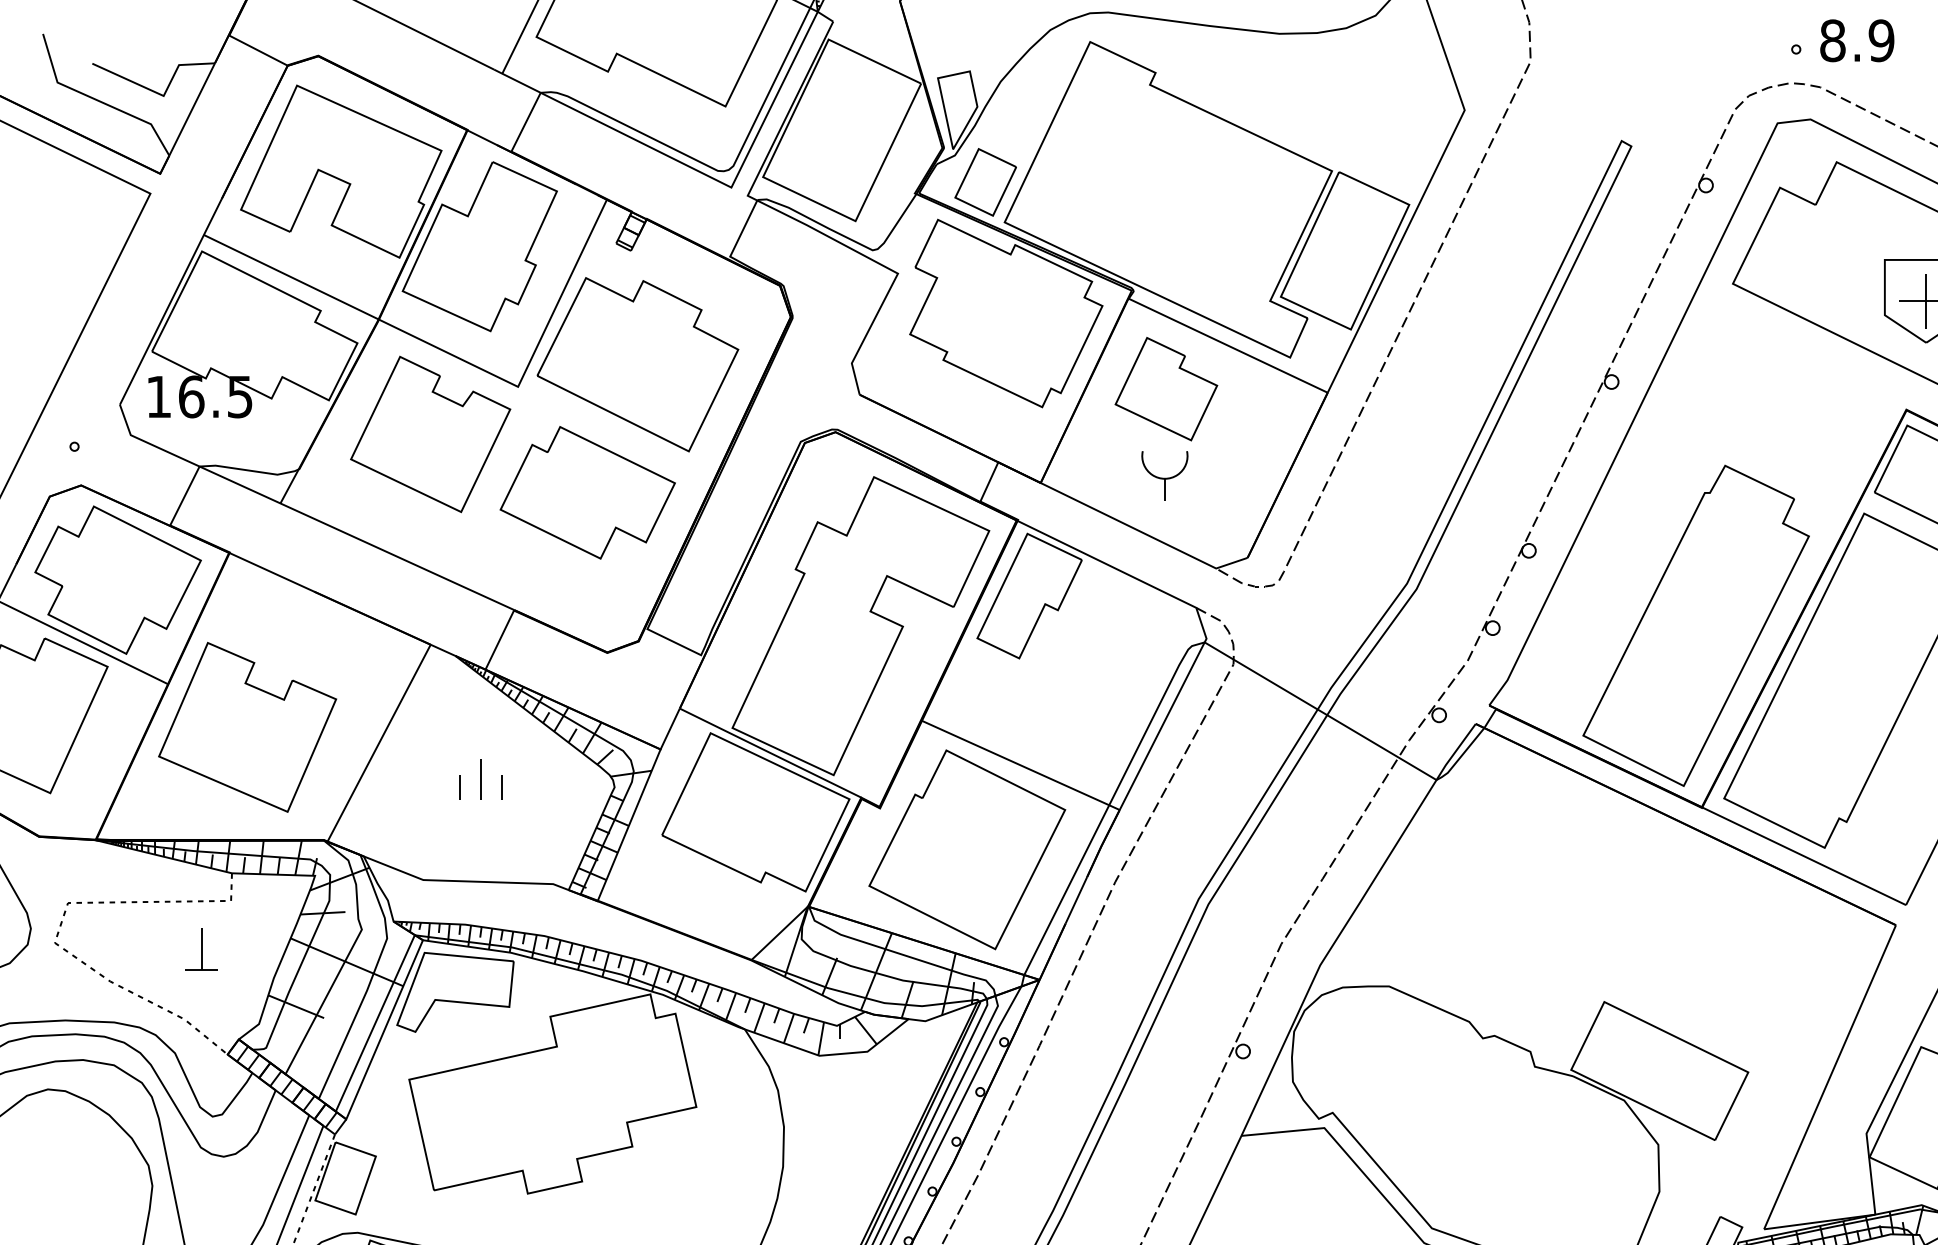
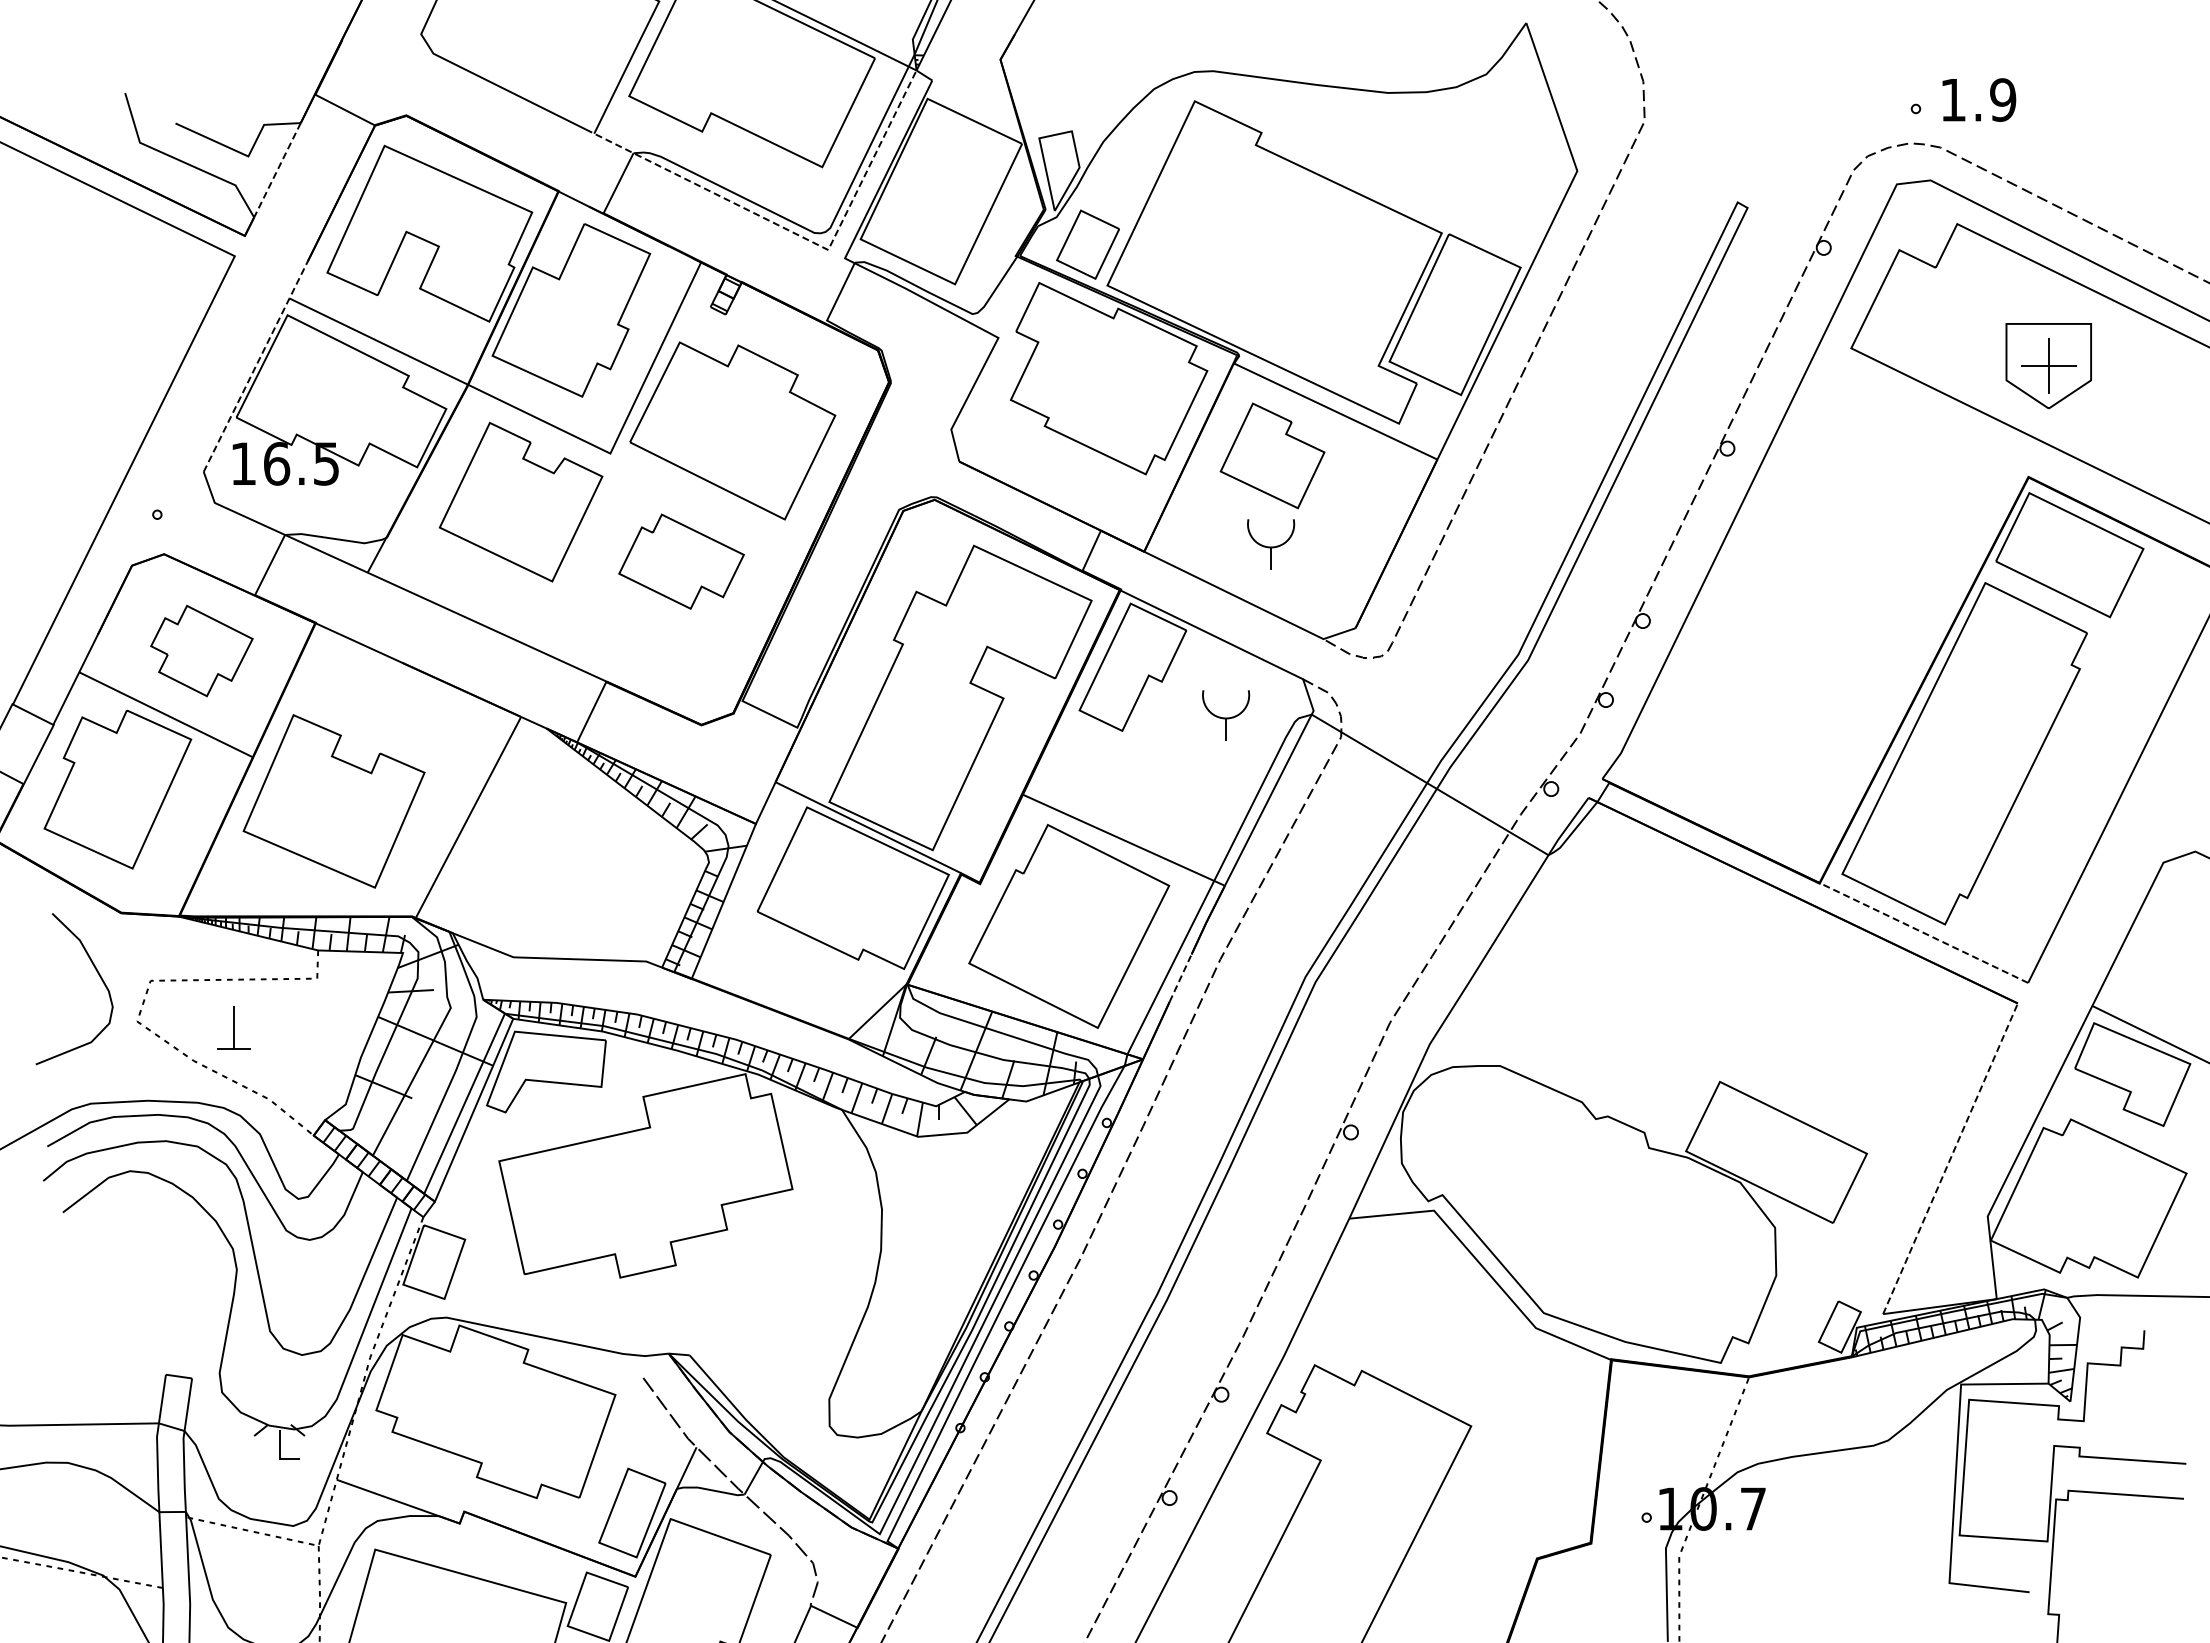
text: (1832, 40) -> (1953, 99), 8.9 -> 1.9
line: (192, 109) -> (277, 170), solid -> dashed
line: (701, 172) -> (797, 234), solid -> dashed
line: (170, 301) -> (255, 366), solid -> dashed
part: (587, 492) -> (681, 561), size x0.7
part: (117, 579) -> (201, 650), size x0.6
part: (1695, 625) -> (1813, 697), removed
part: (1121, 643) -> (1226, 715), added
part: (480, 779) -> (572, 854), removed
line: (1803, 855) -> (1923, 932), solid -> dashed
line: (1076, 899) -> (1180, 977), solid -> dashed
part: (200, 948) -> (233, 1027), moved
line: (1830, 1076) -> (1950, 1158), solid -> dashed

